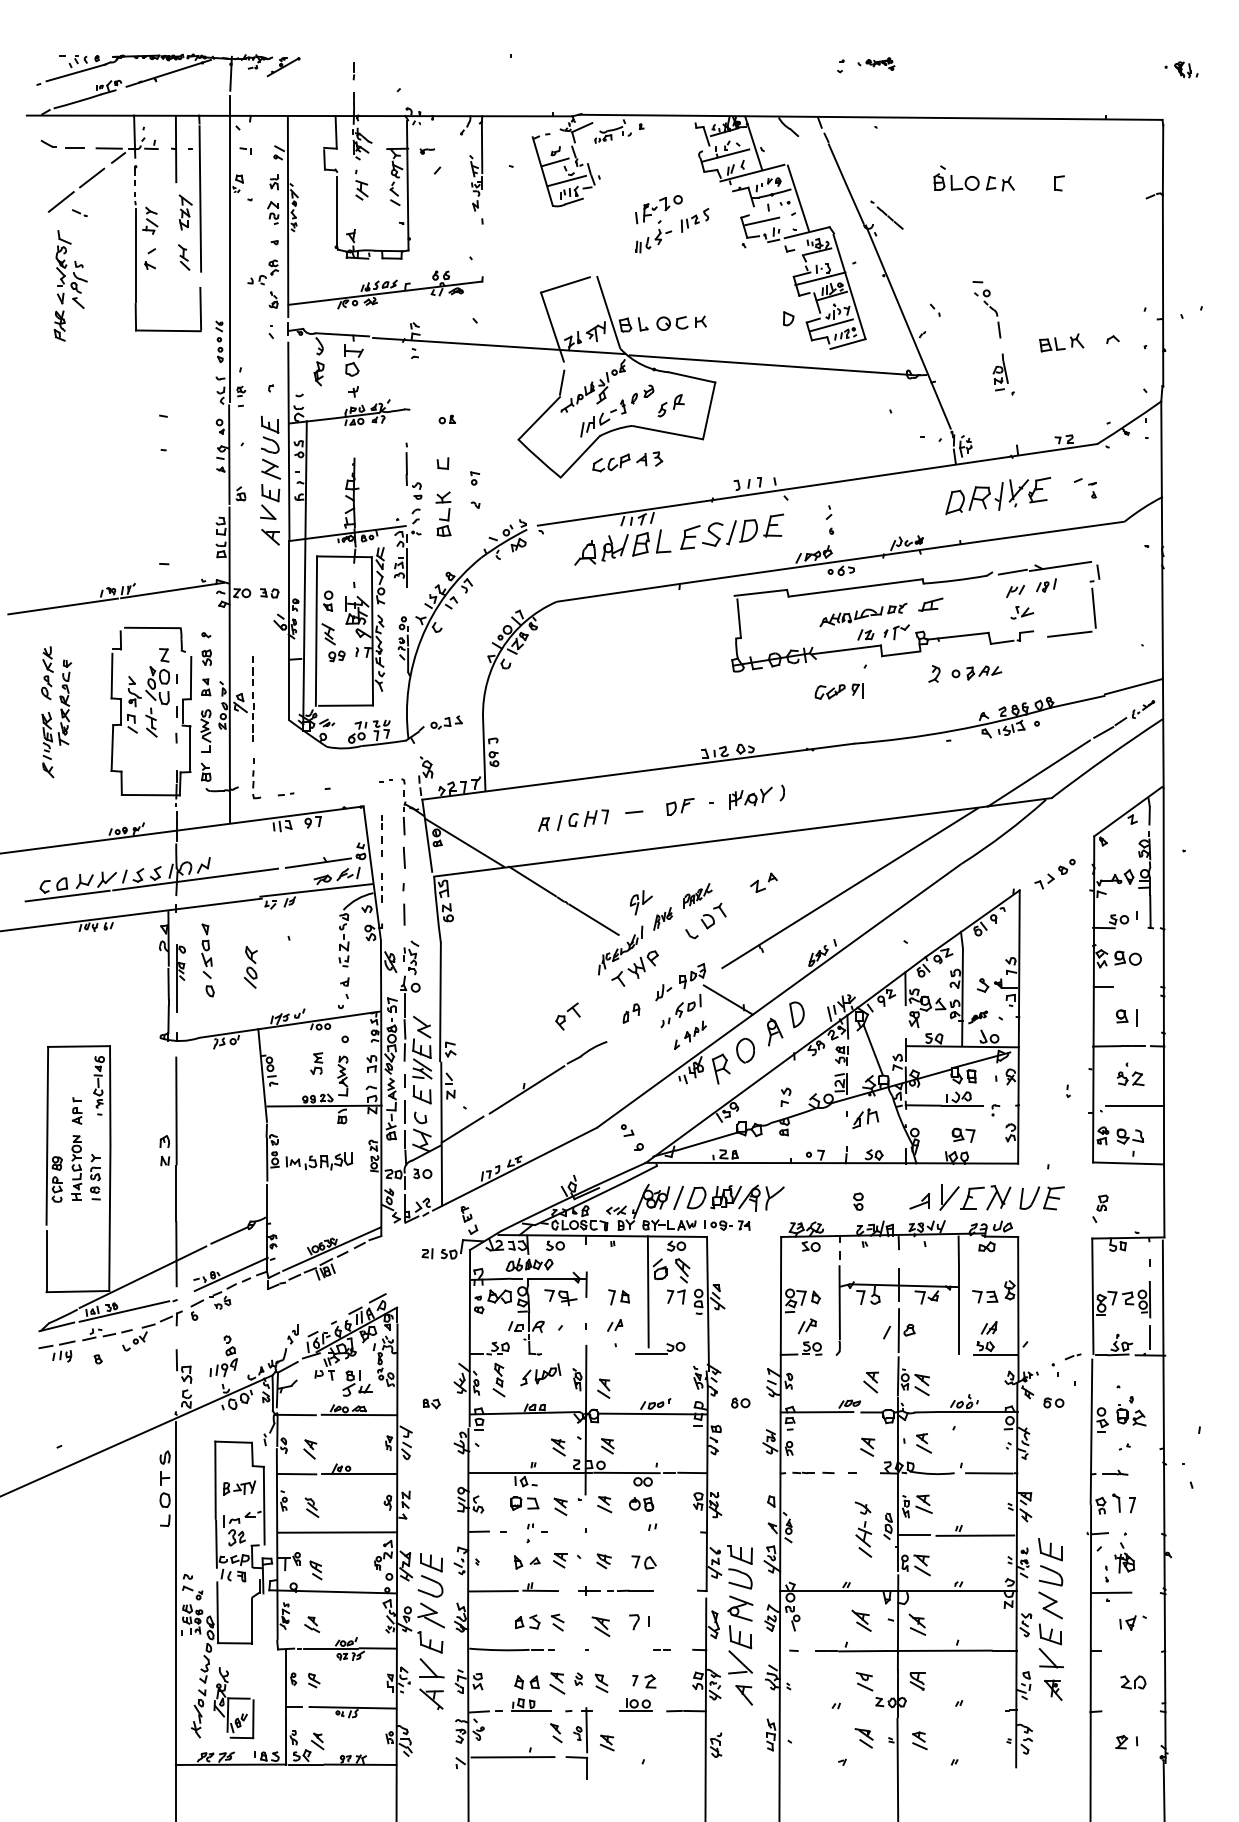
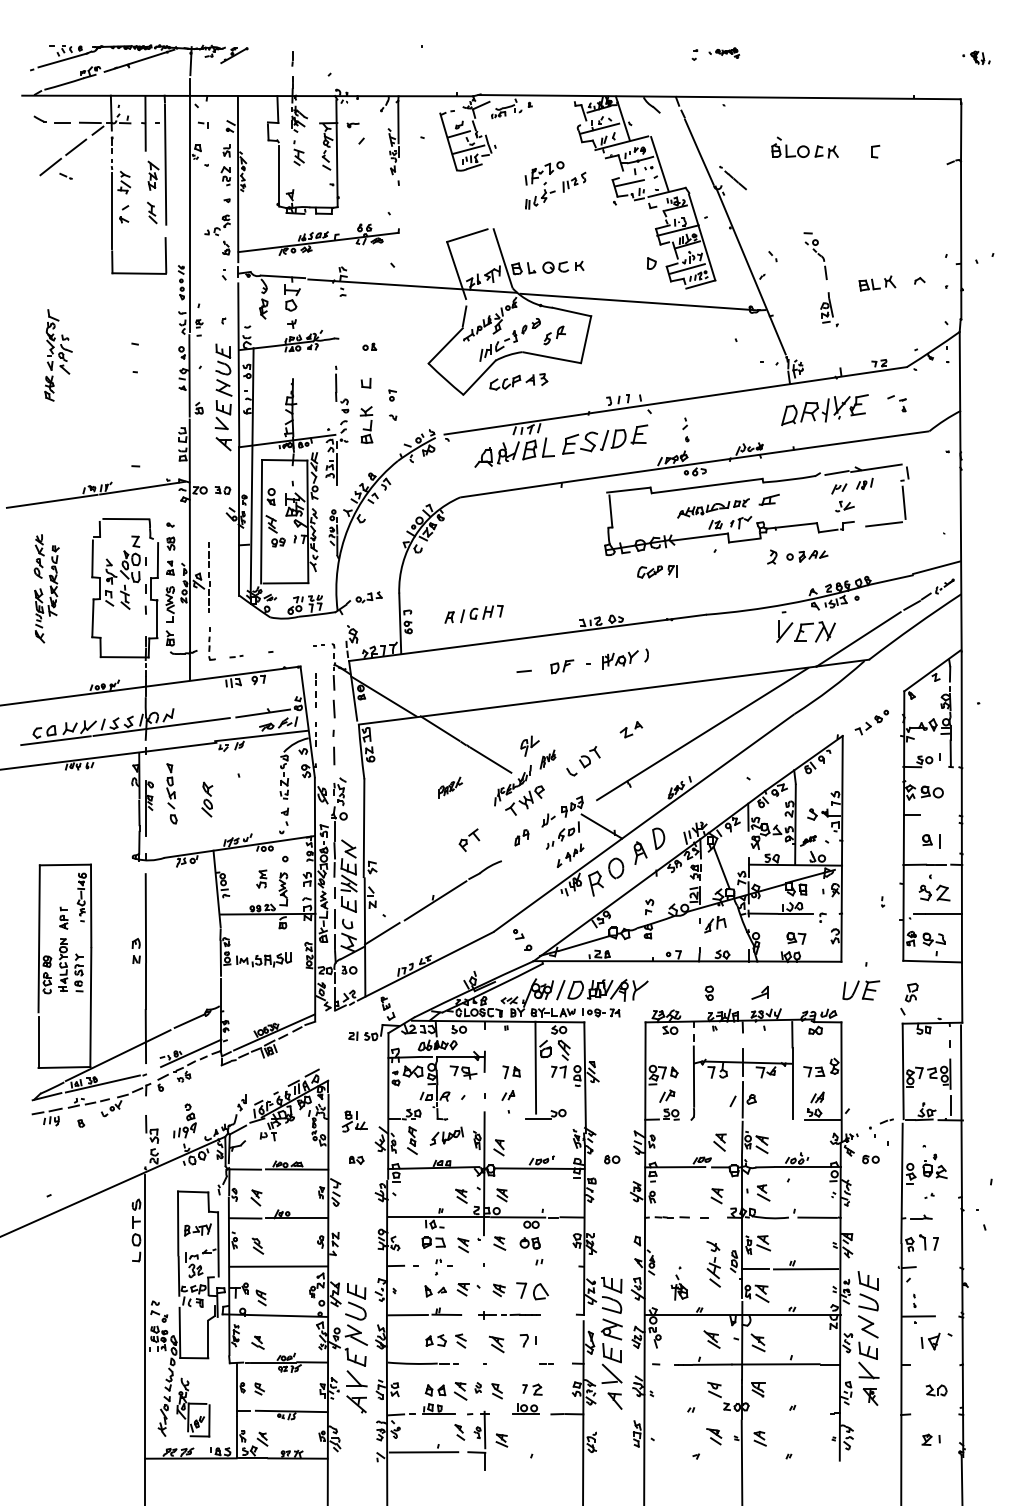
part: (70, 285) -> (58, 355), moved
part: (839, 691) -> (657, 571), moved
part: (572, 819) -> (473, 613), moved
part: (697, 895) -> (450, 787), moved
part: (1129, 1073) -> (933, 887), size x1.4
part: (974, 1197) -> (805, 631), moved
part: (1100, 1208) -> (909, 998), size x1.4
part: (357, 1383) -> (354, 1121), moved
part: (1124, 1552) -> (679, 1283), moved
part: (643, 1562) -> (531, 1291), size x1.6
part: (1131, 1621) -> (935, 1340), size x1.4

